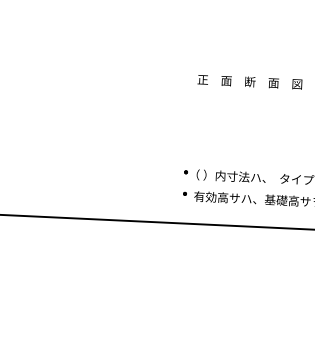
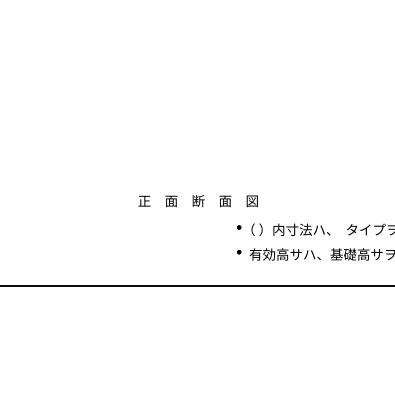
text: (249, 82) -> (197, 201), moved

